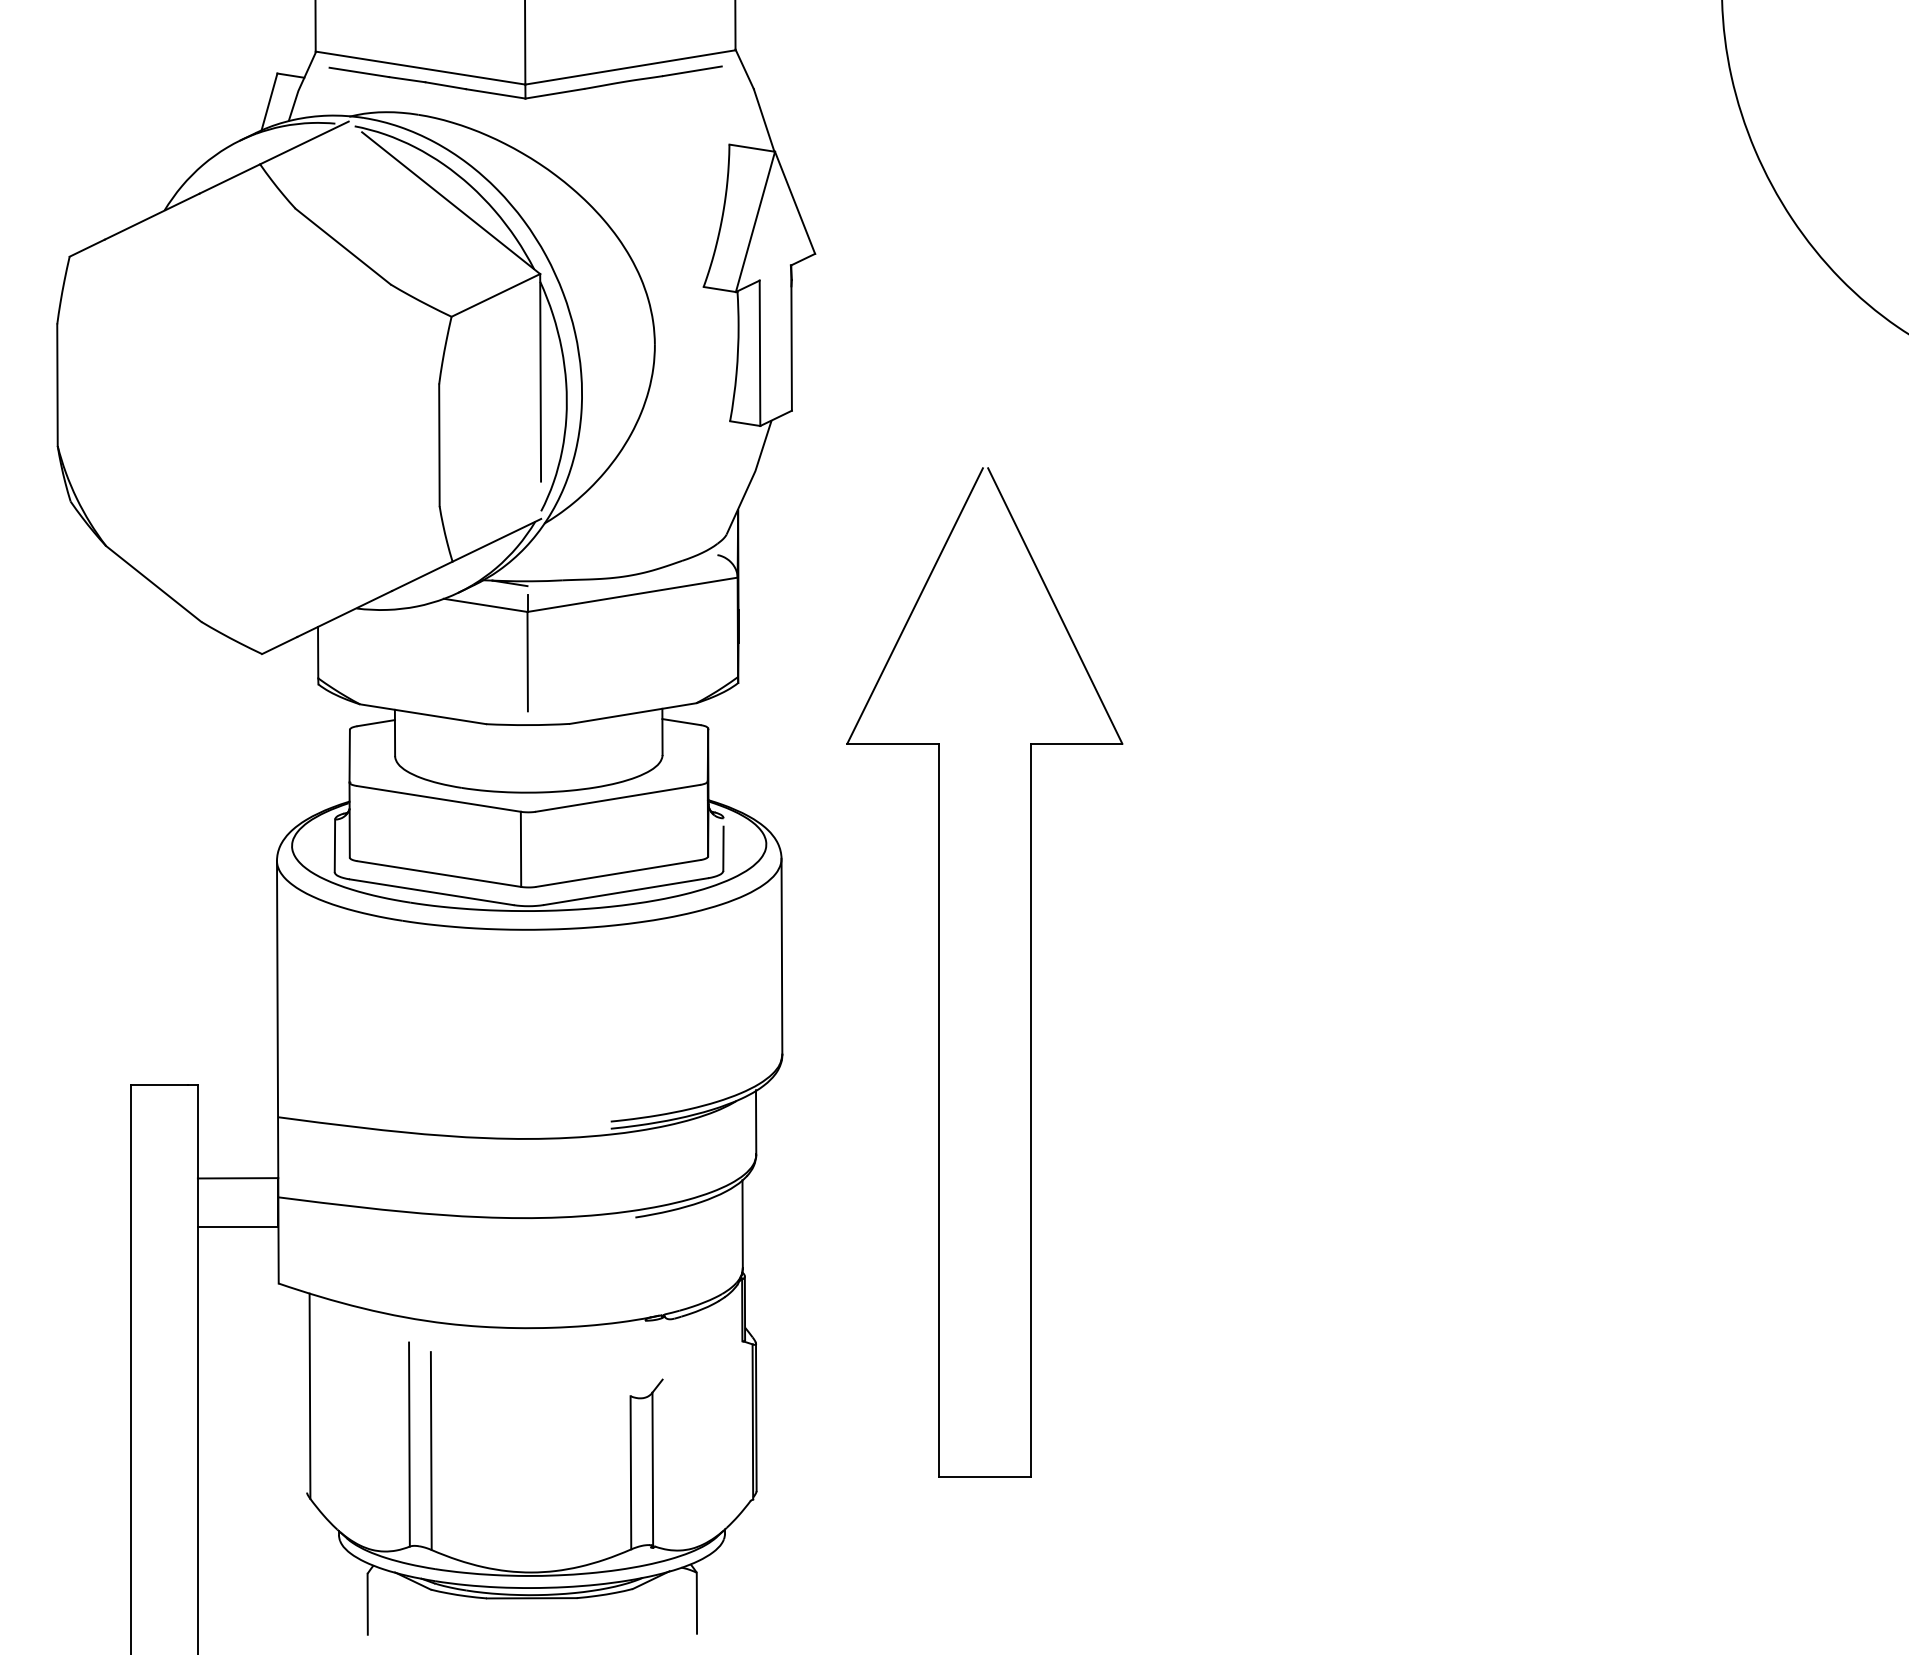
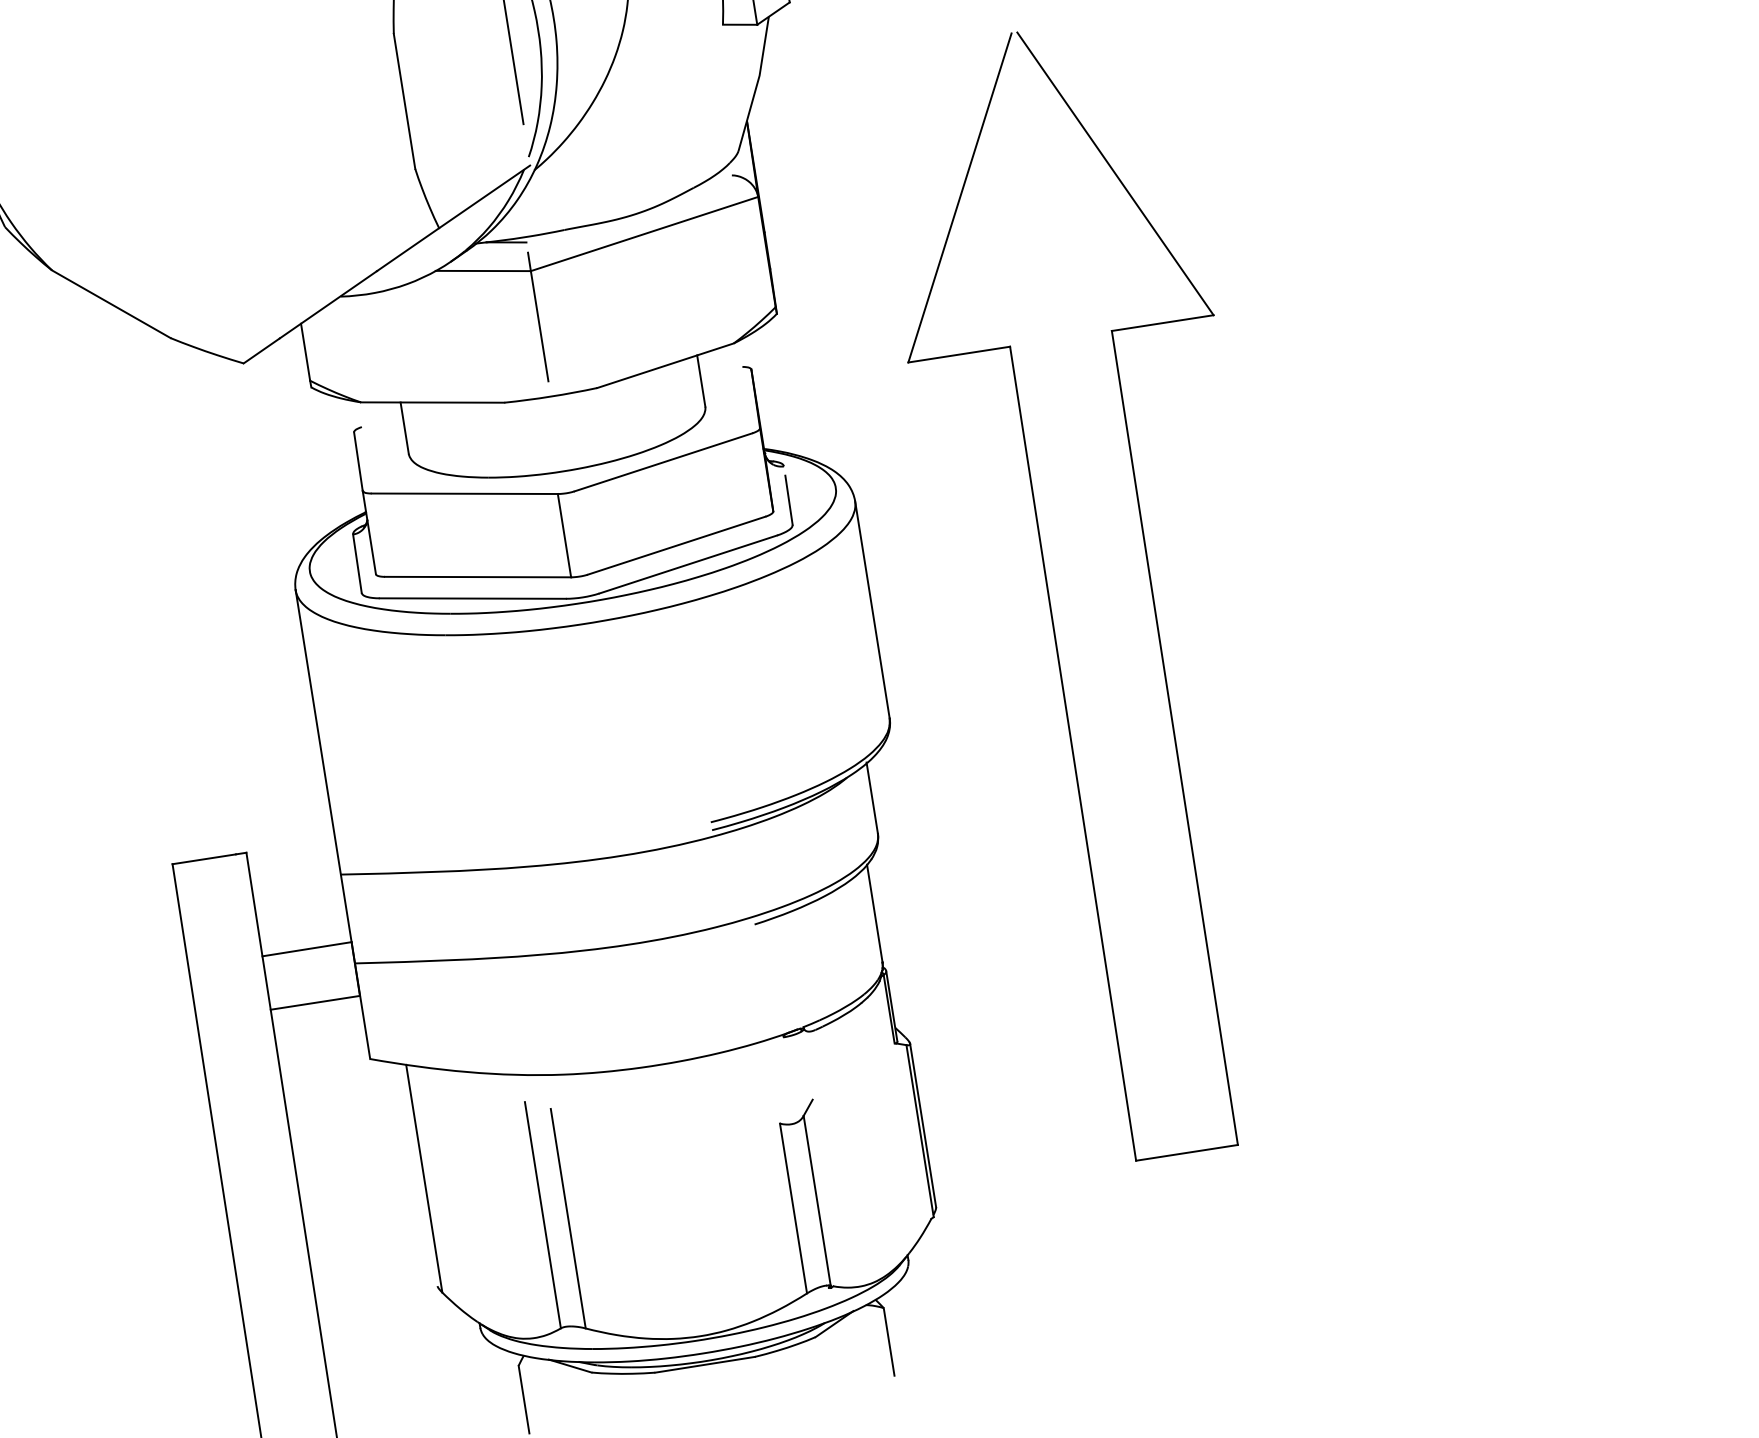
line: (681, 722) -> (720, 367), removed
line: (375, 723) -> (381, 420), removed

